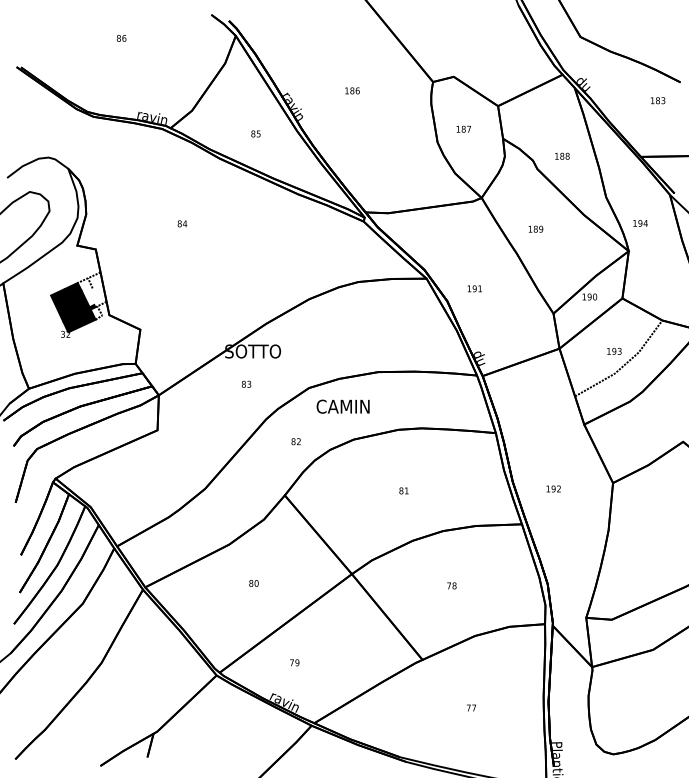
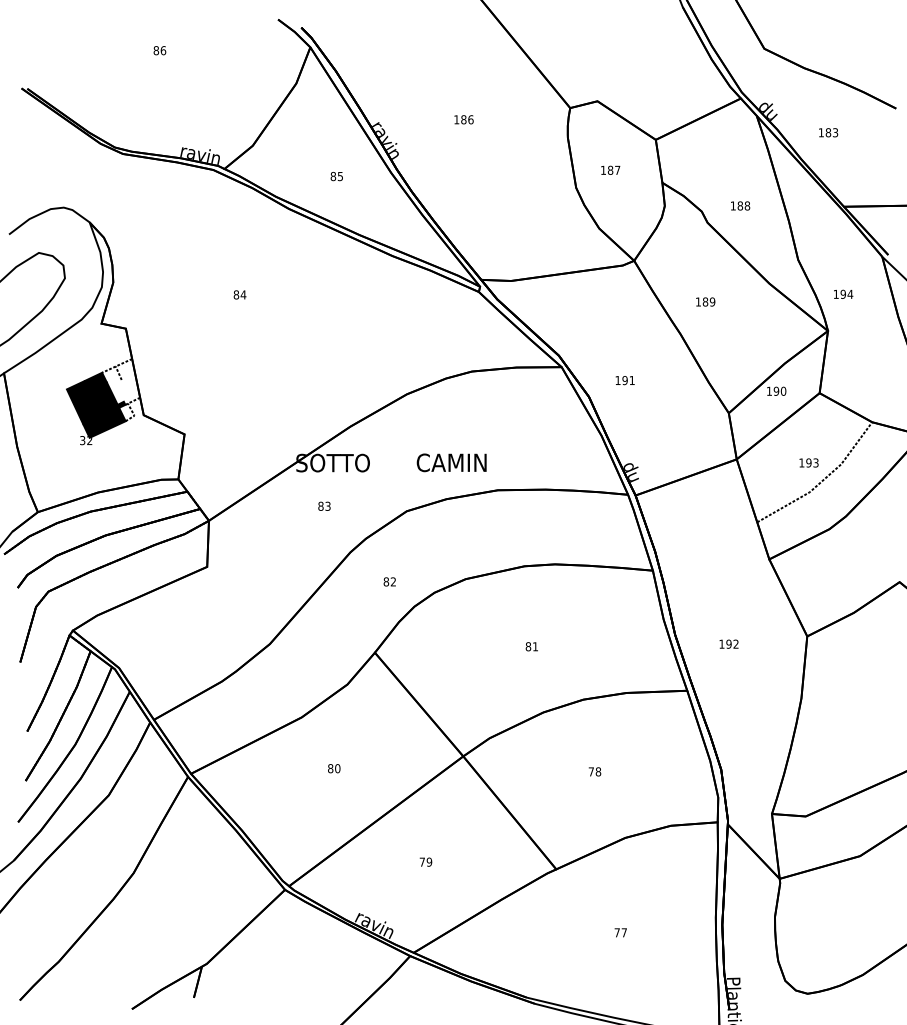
text: (658, 100) -> (828, 132), moved
text: (342, 406) -> (451, 462), moved
text: (294, 662) -> (425, 861), moved

